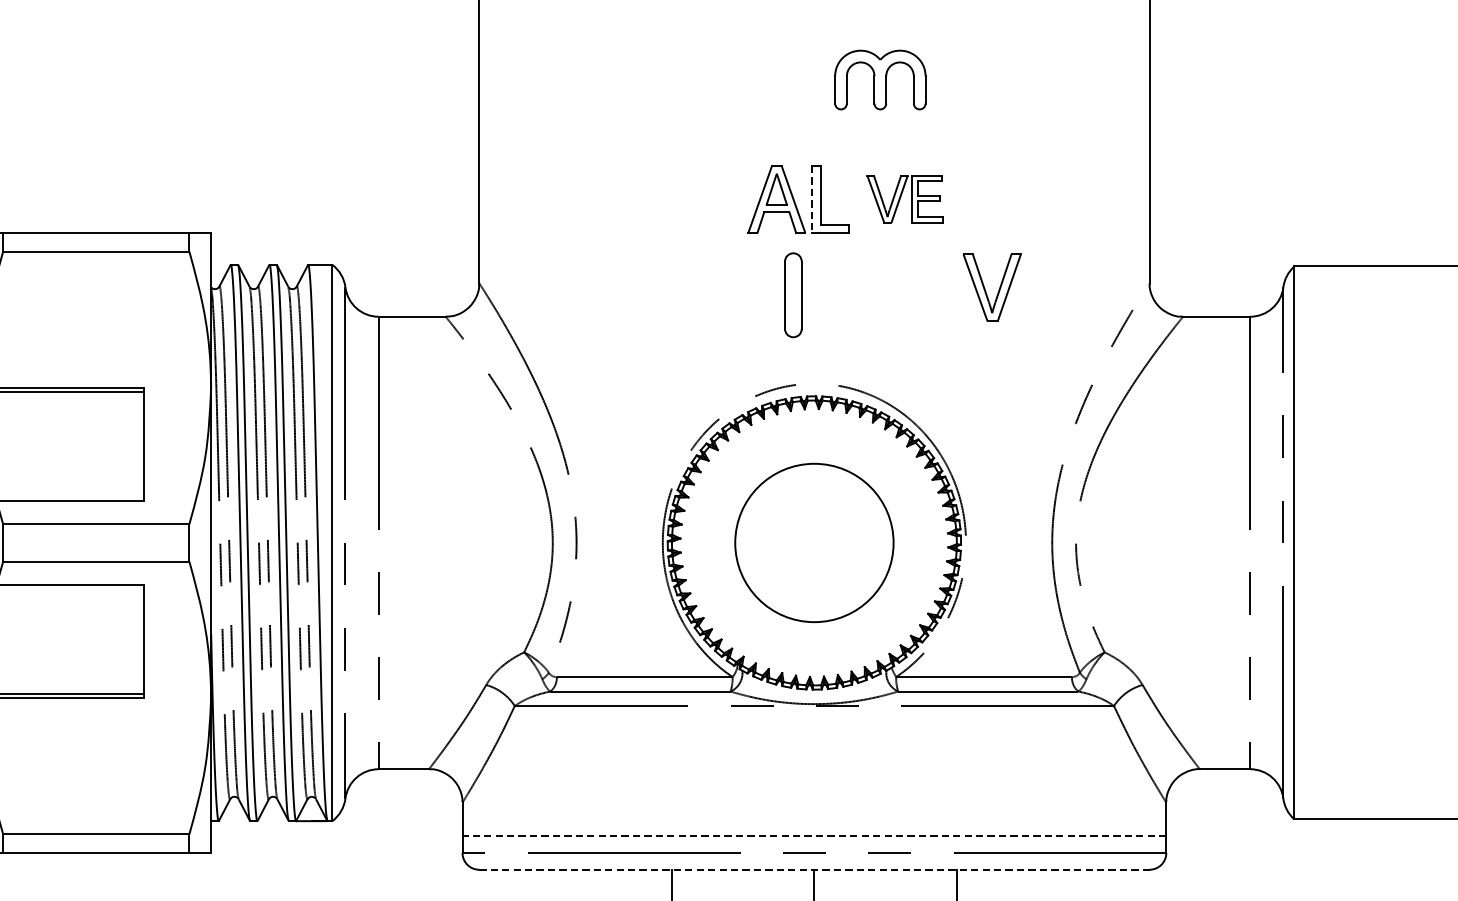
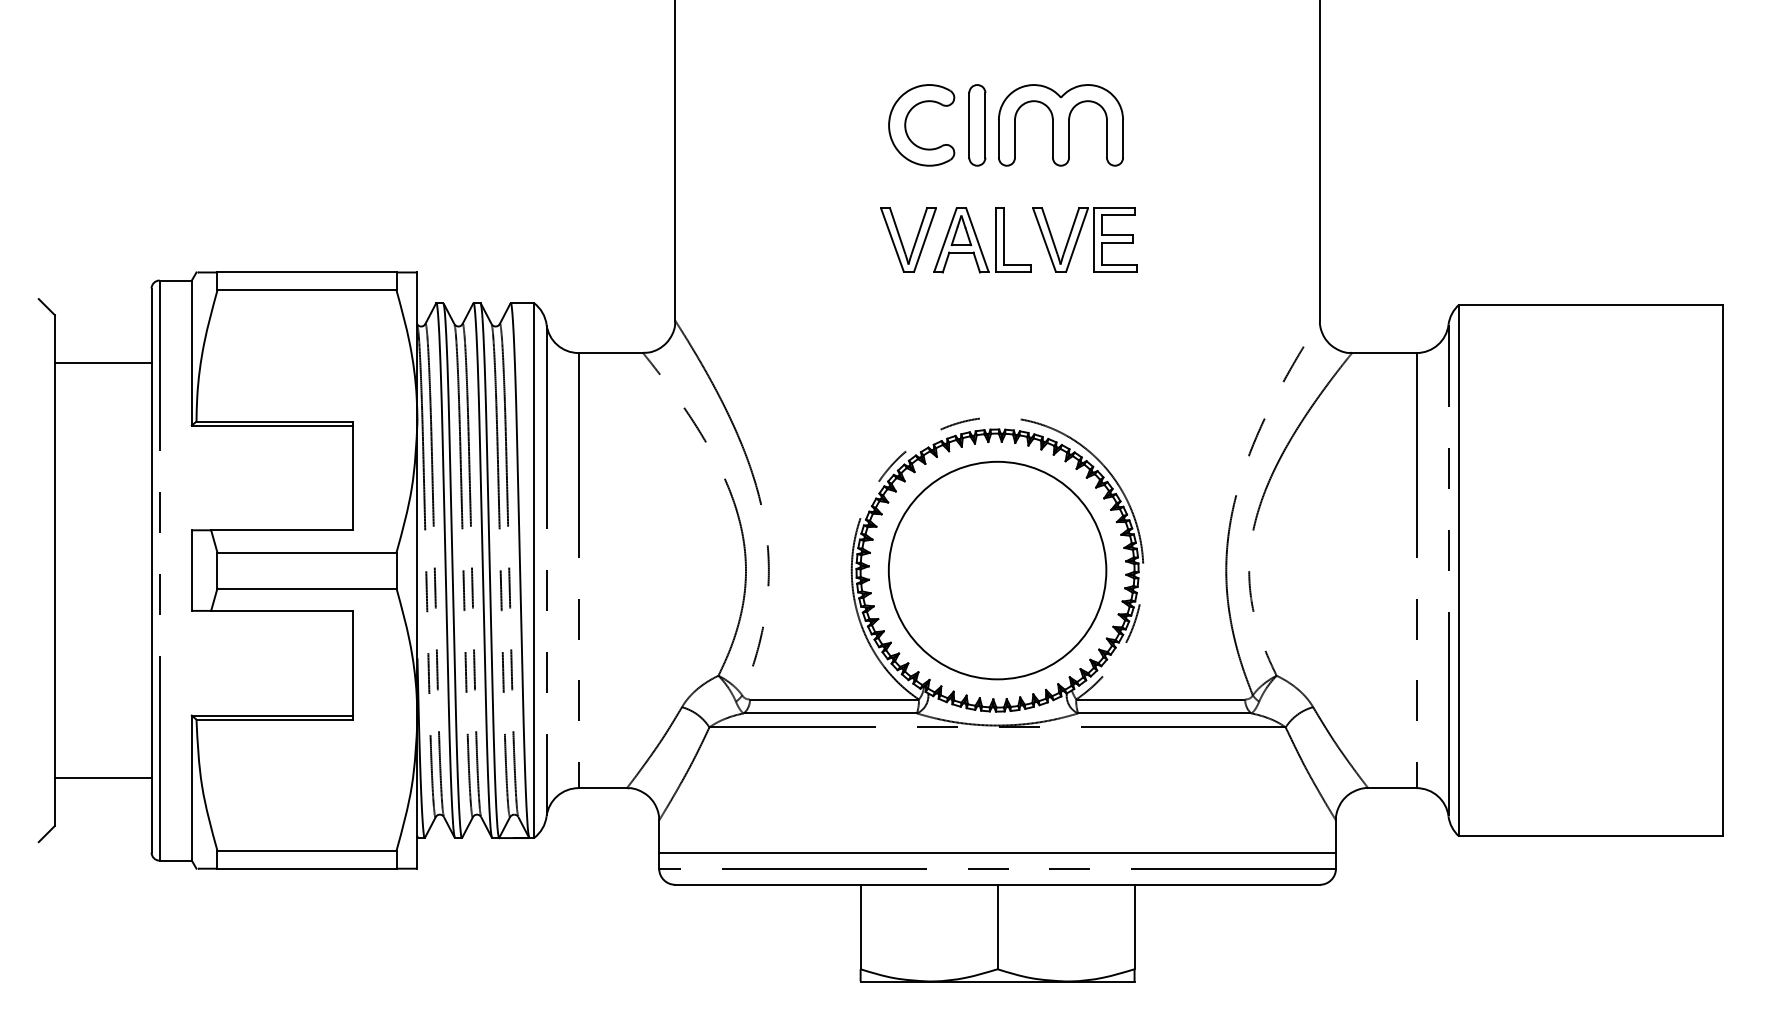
part: (719, 80) -> (906, 125), added
part: (879, 80) -> (1060, 125), size x1.43
part: (904, 198) -> (1084, 239), size x1.43
line: (812, 199) -> (995, 240), dashed -> solid
part: (985, 289) -> (902, 241), moved
part: (793, 295) -> (977, 125), moved
circle: (814, 542) -> (997, 570), size x1.43
line: (814, 836) -> (997, 852), dashed -> solid
line: (815, 869) -> (998, 884), dashed -> solid

